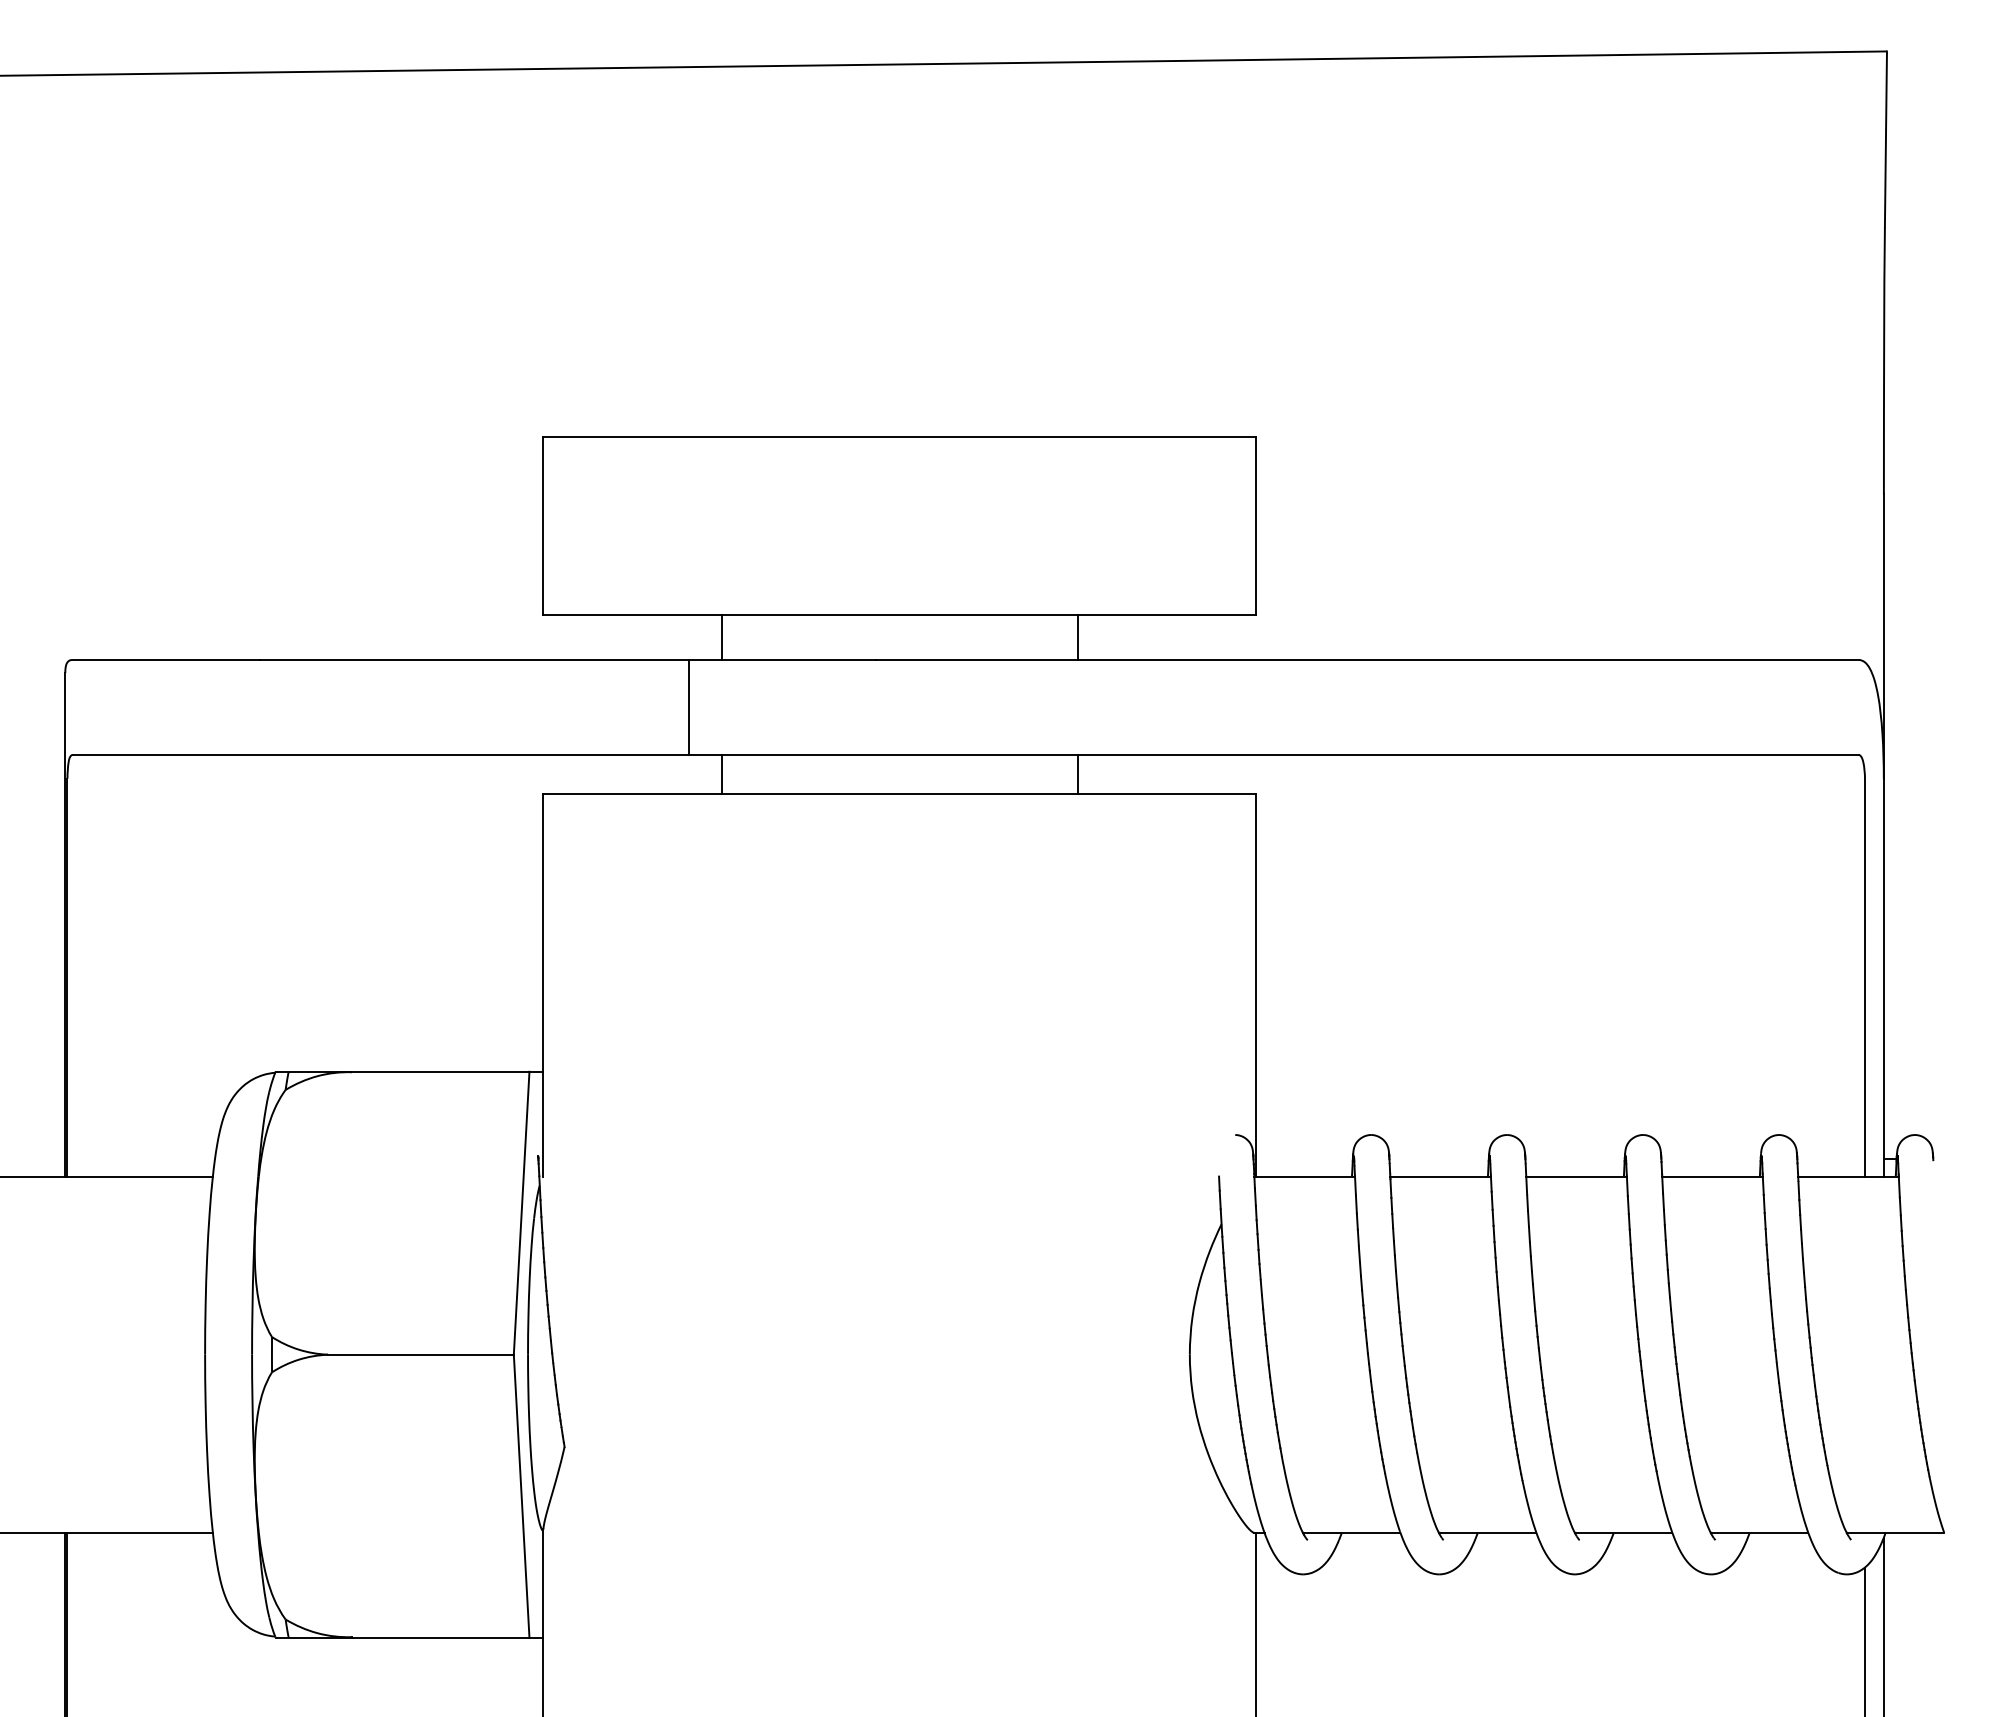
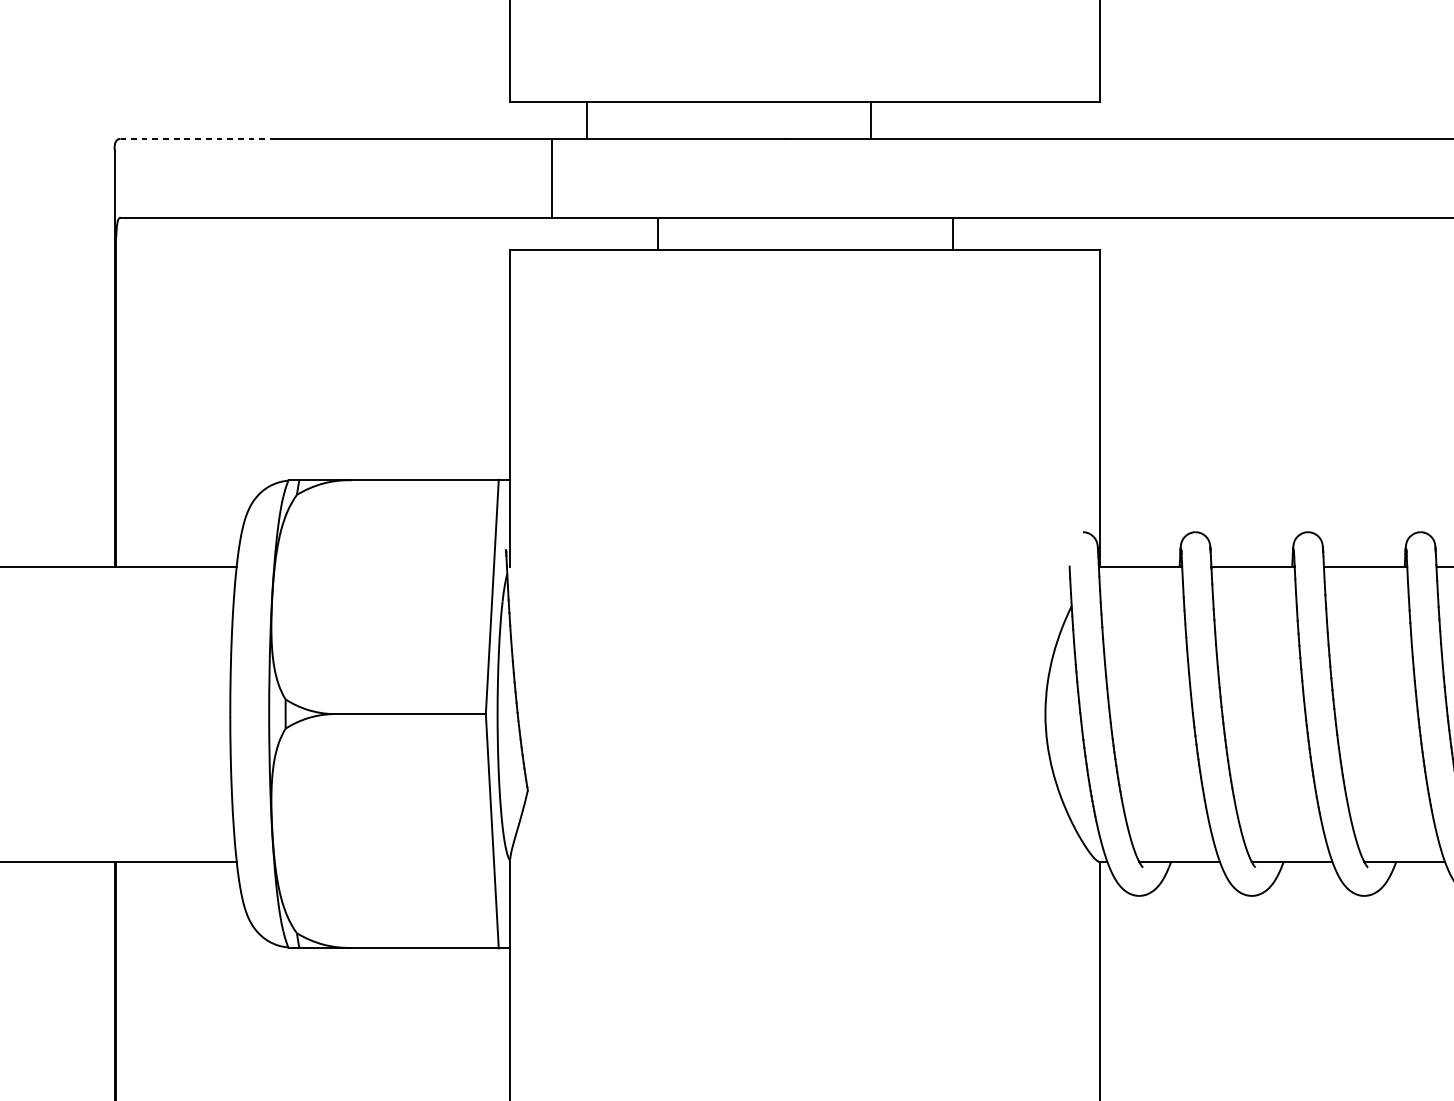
line: (721, 637) -> (587, 120), moved
line: (1077, 637) -> (870, 120), moved
line: (166, 659) -> (198, 138), solid -> dashed
line: (688, 706) -> (551, 177), moved

